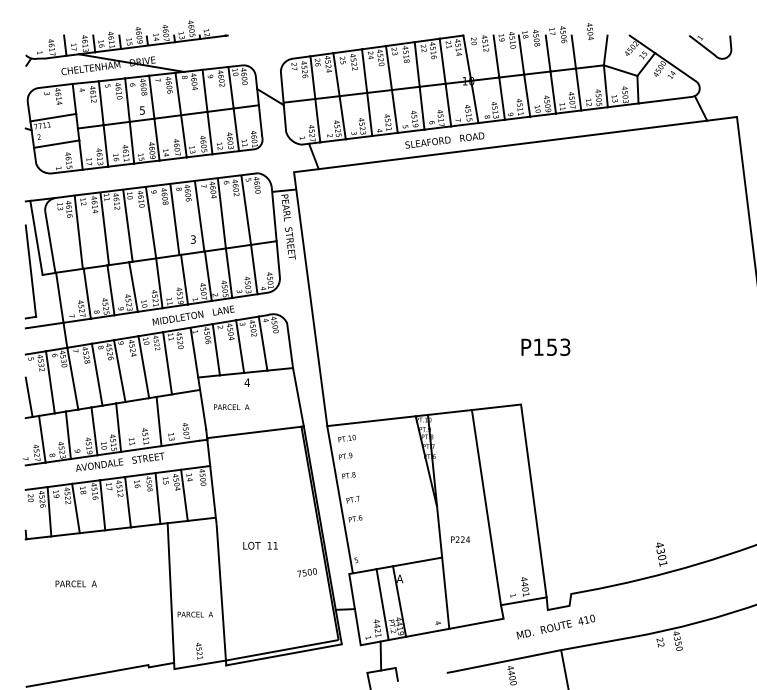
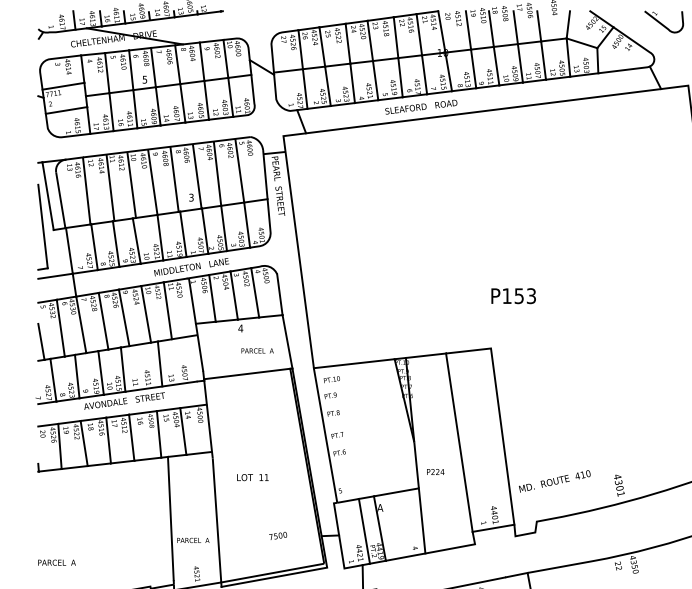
text: (231, 406) -> (257, 350), moved
text: (306, 572) -> (277, 535), moved
text: (75, 583) -> (56, 562), moved
text: (555, 626) -> (554, 480), moved

